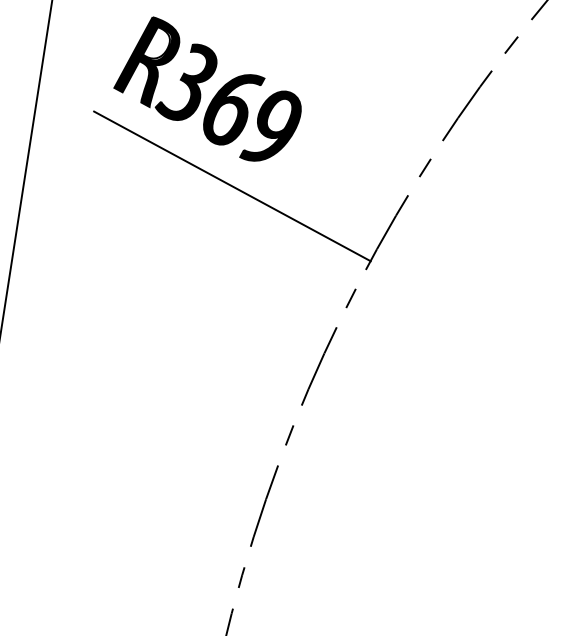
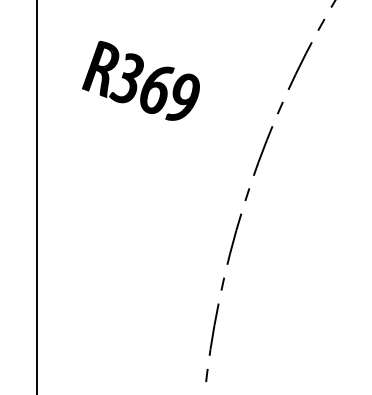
line: (231, 186) -> (163, 137), removed

